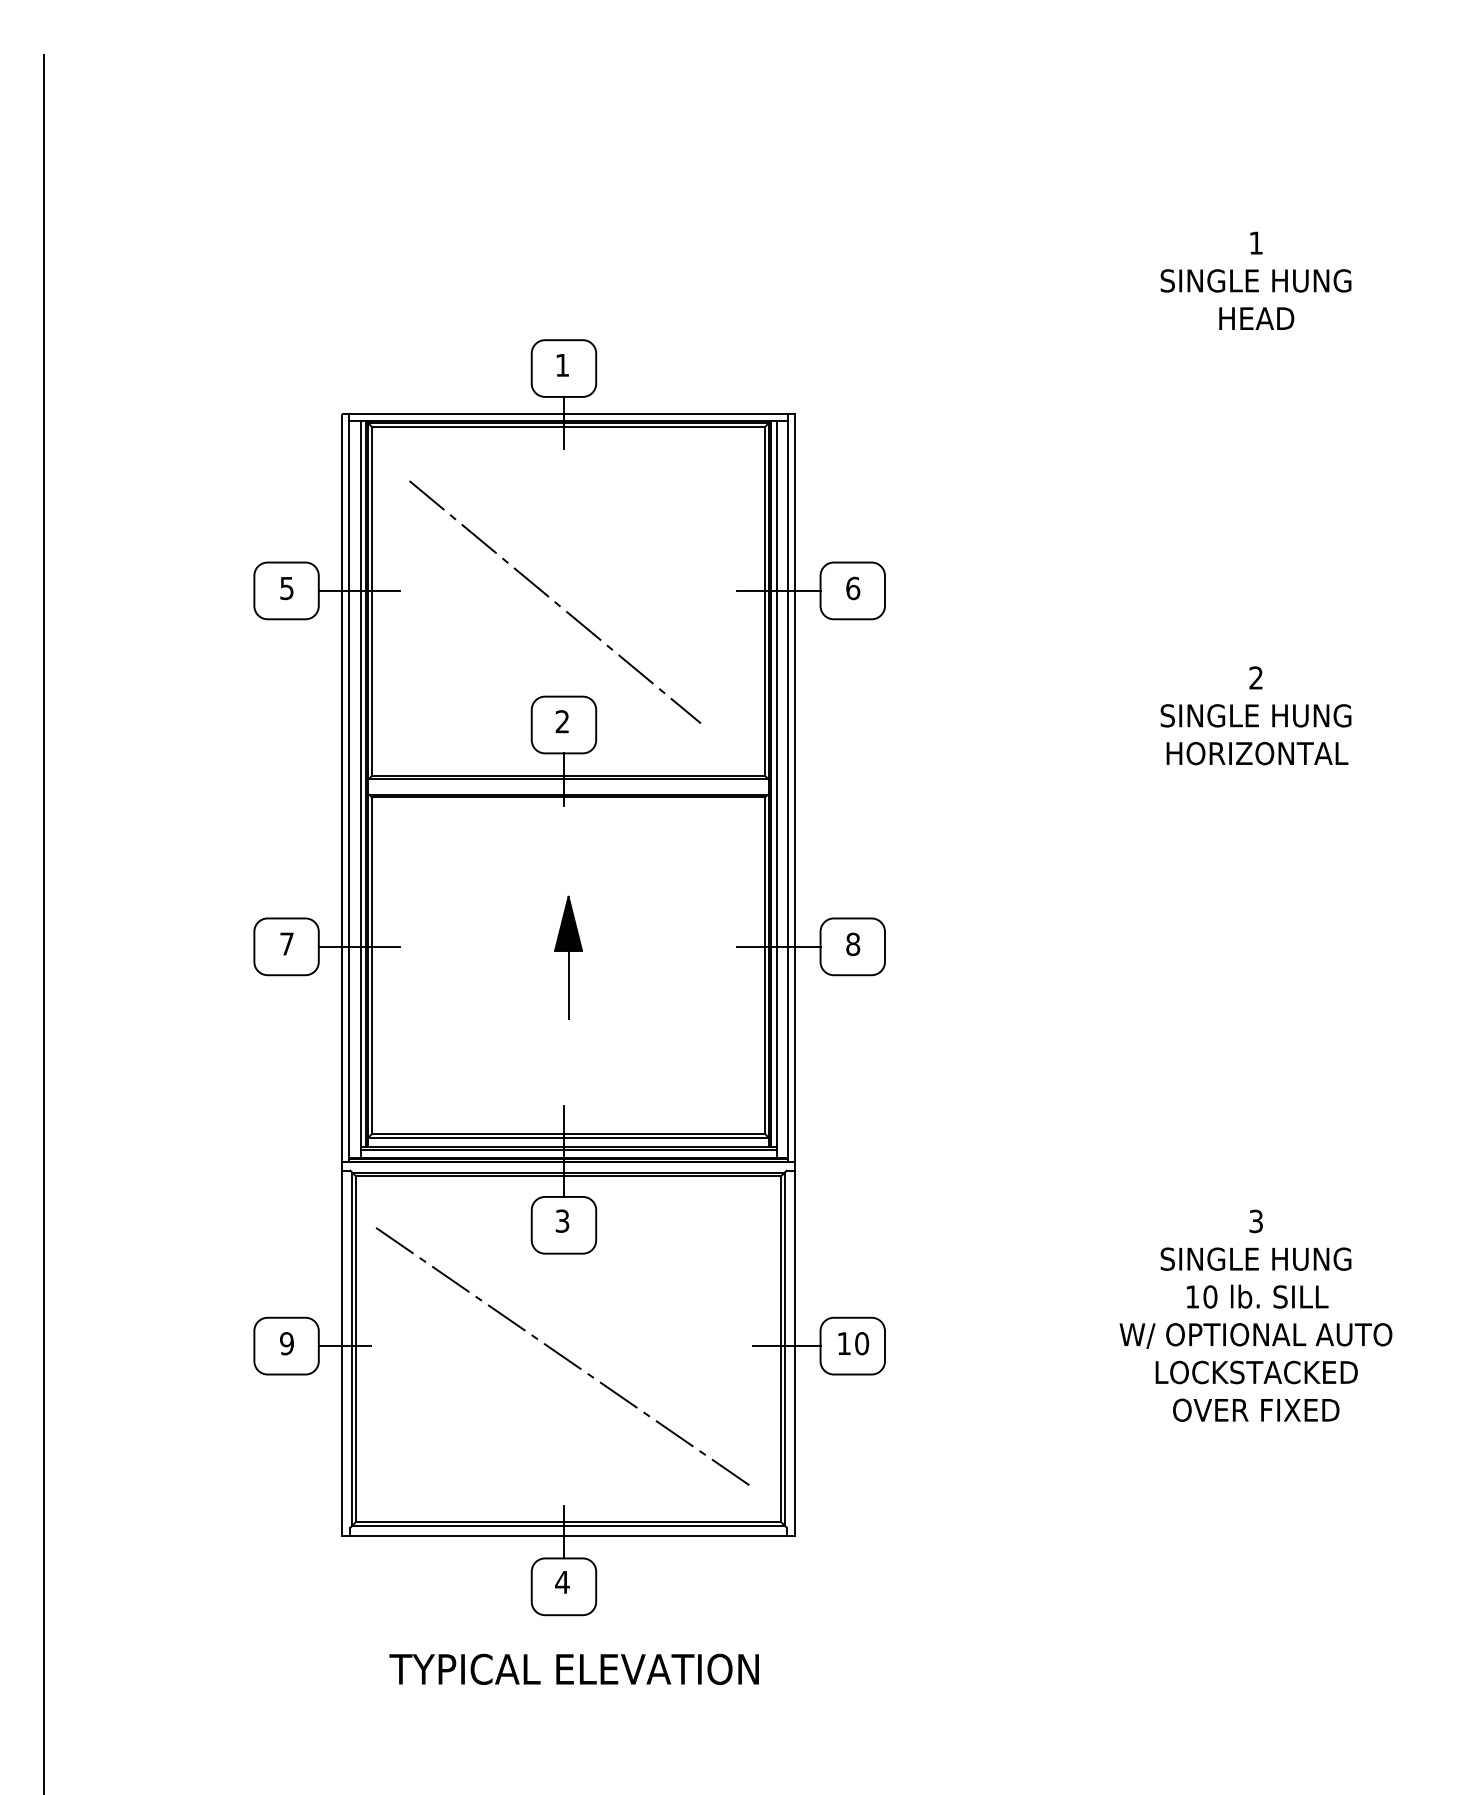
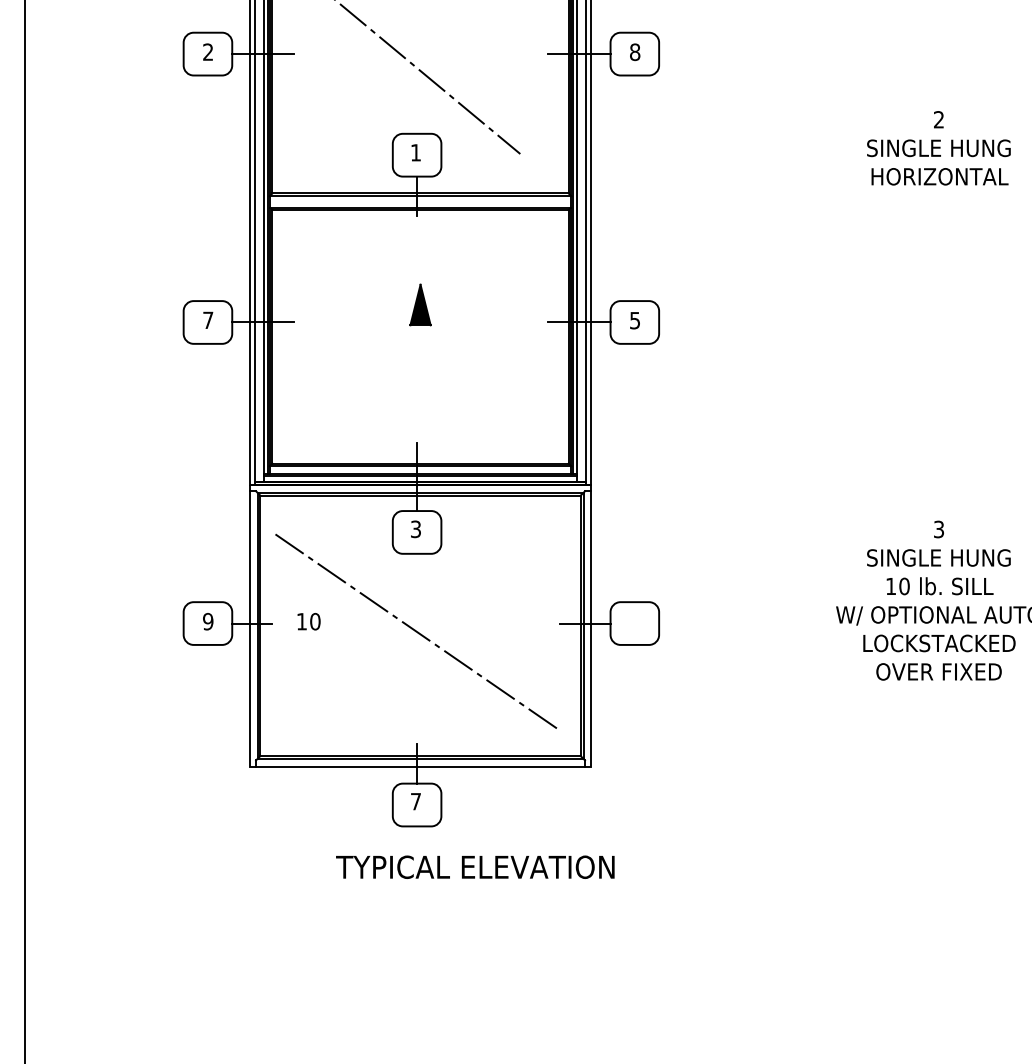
text: (853, 587) -> (635, 51), 6 -> 8
text: (286, 588) -> (207, 52), 5 -> 2
text: (561, 721) -> (415, 152), 2 -> 1
text: (853, 944) -> (635, 320), 8 -> 5
line: (568, 984) -> (420, 350), removed
text: (853, 1343) -> (308, 621), moved
text: (562, 1582) -> (415, 801), 4 -> 7
text: (573, 1668) -> (474, 866), moved

